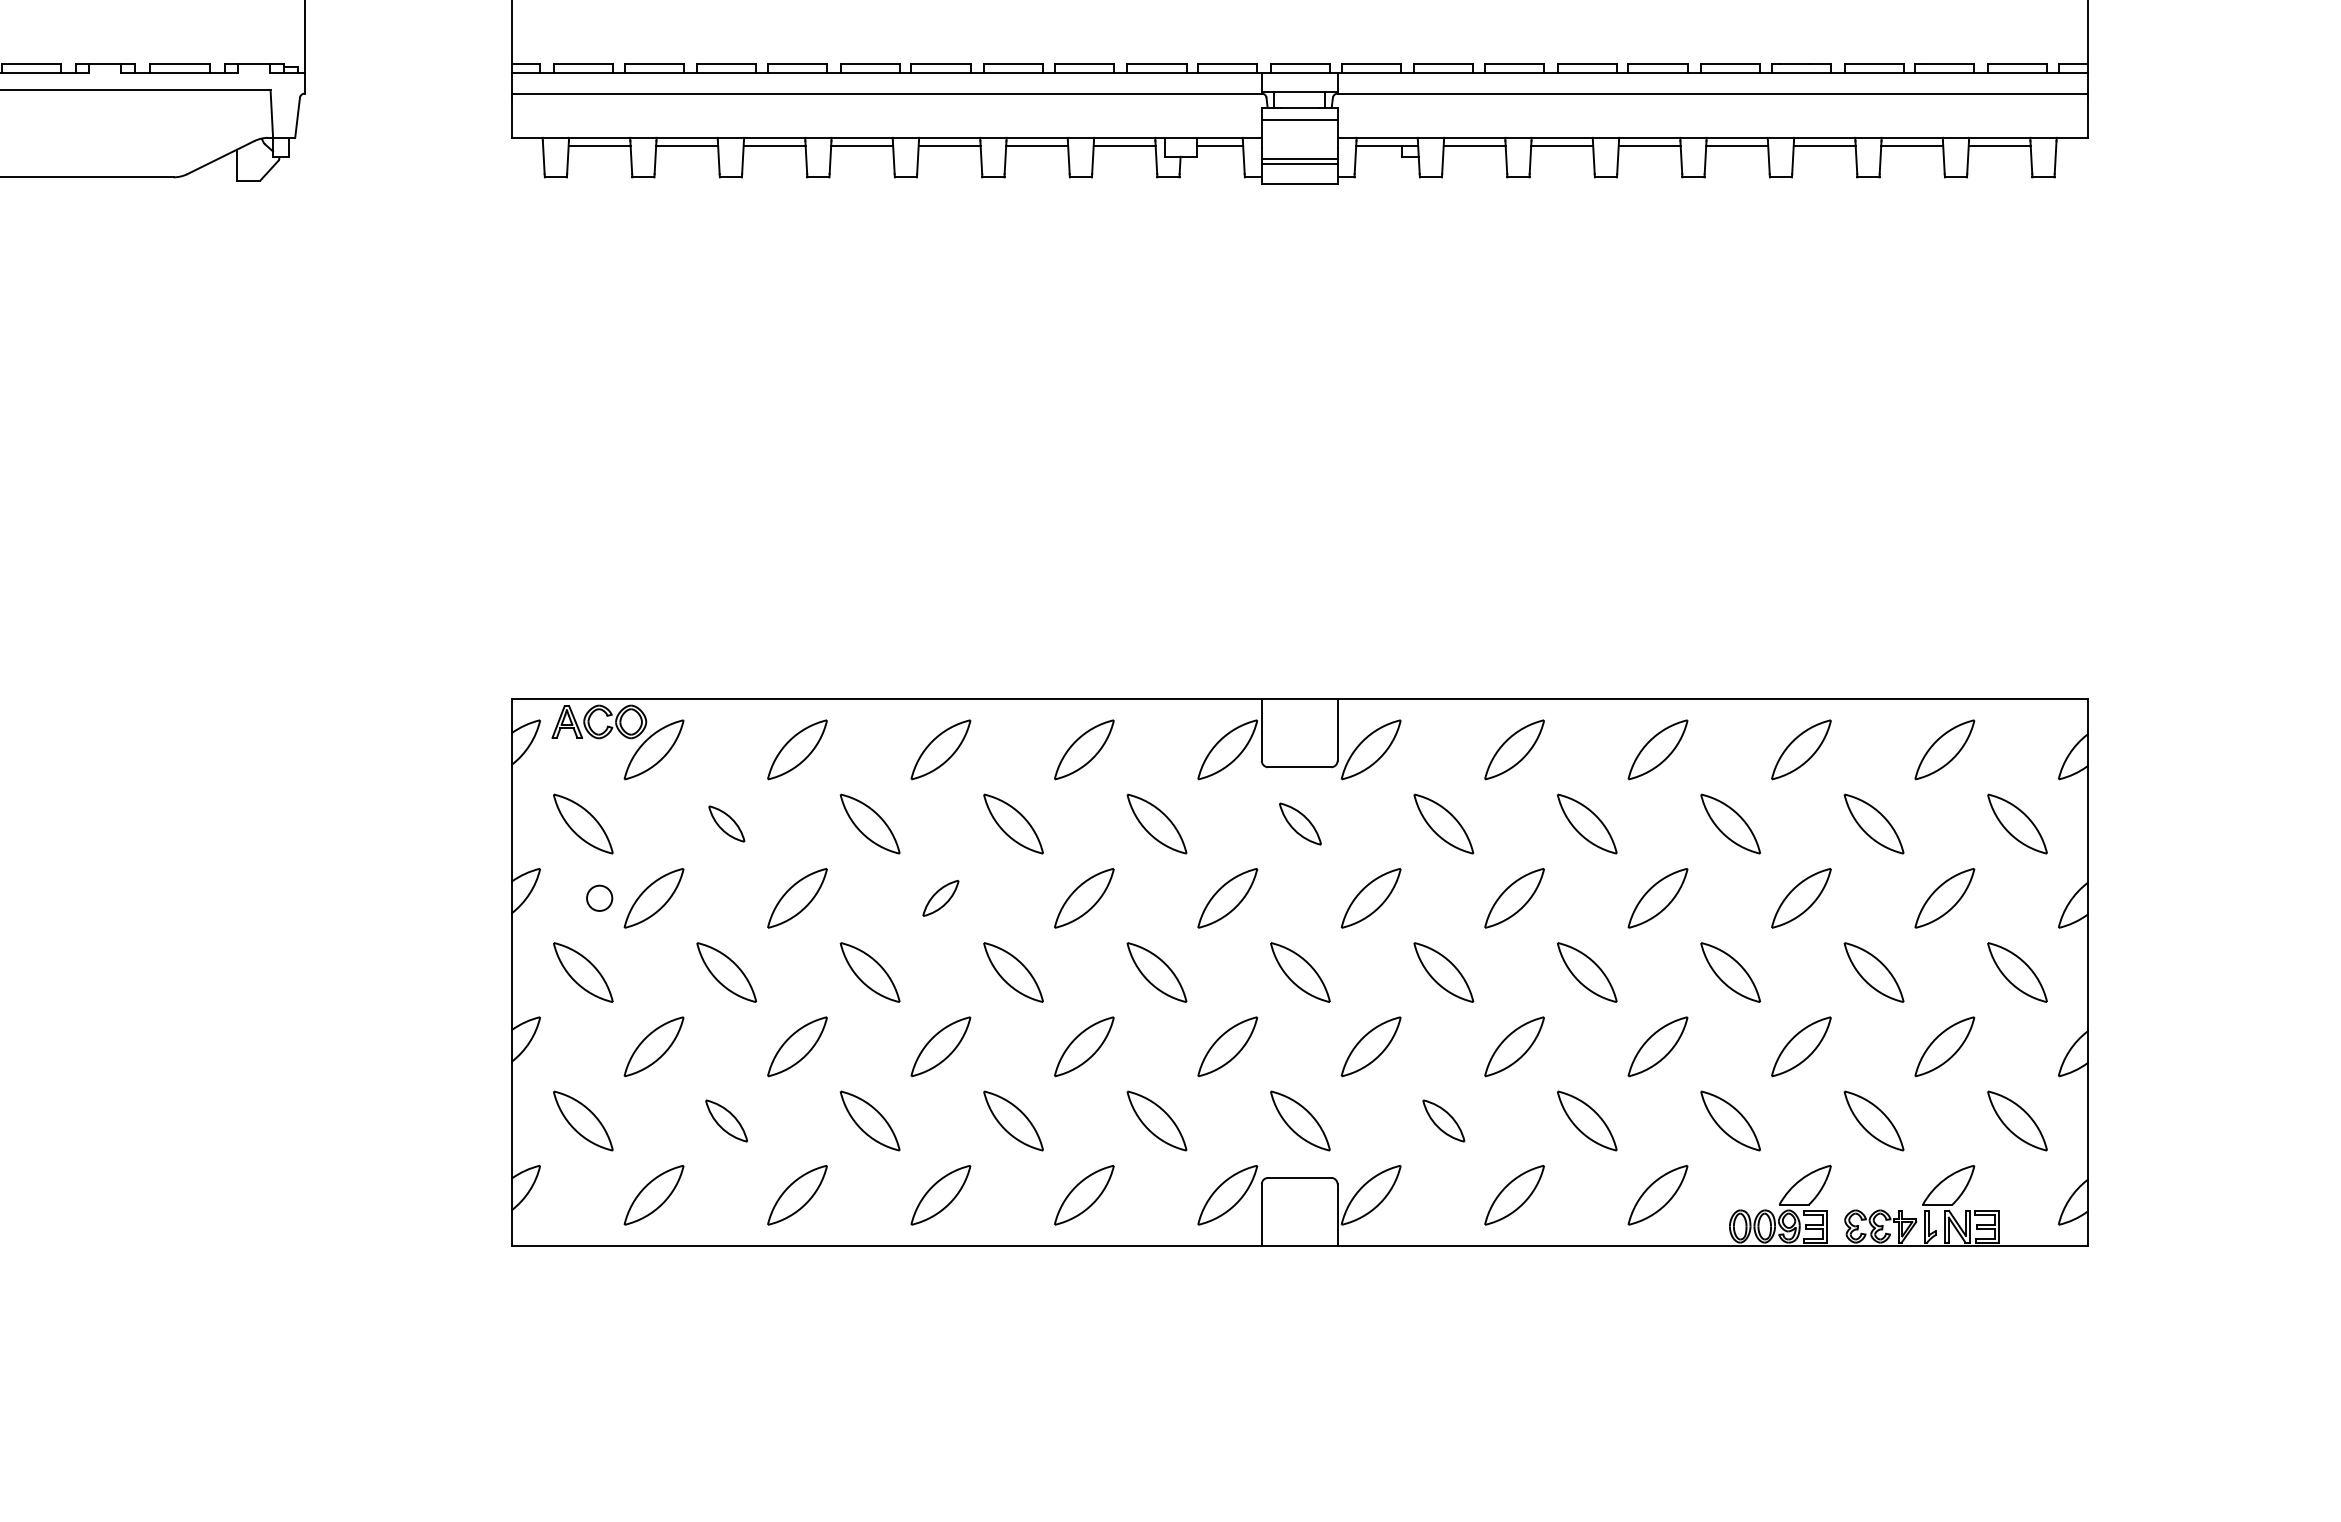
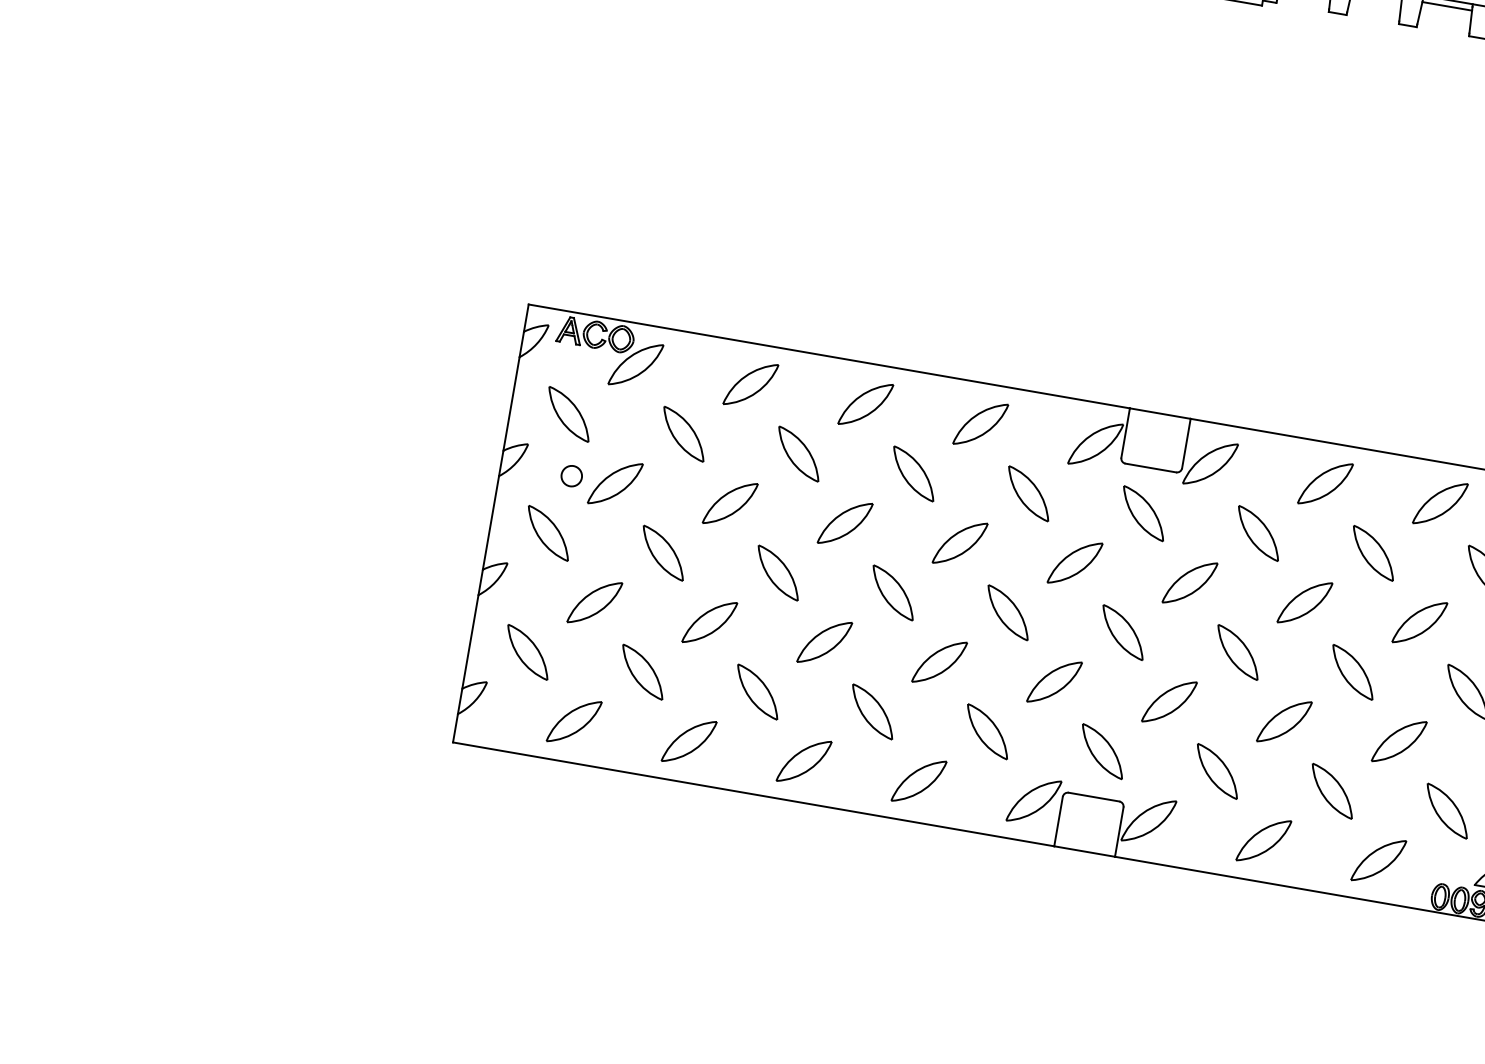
part: (726, 823) -> (683, 433), size x1.67
part: (1300, 823) -> (1143, 513), size x1.43
part: (940, 898) -> (844, 523), size x1.67
part: (726, 1120) -> (642, 671), size x1.43
part: (1443, 1120) -> (1217, 771), size x1.43

